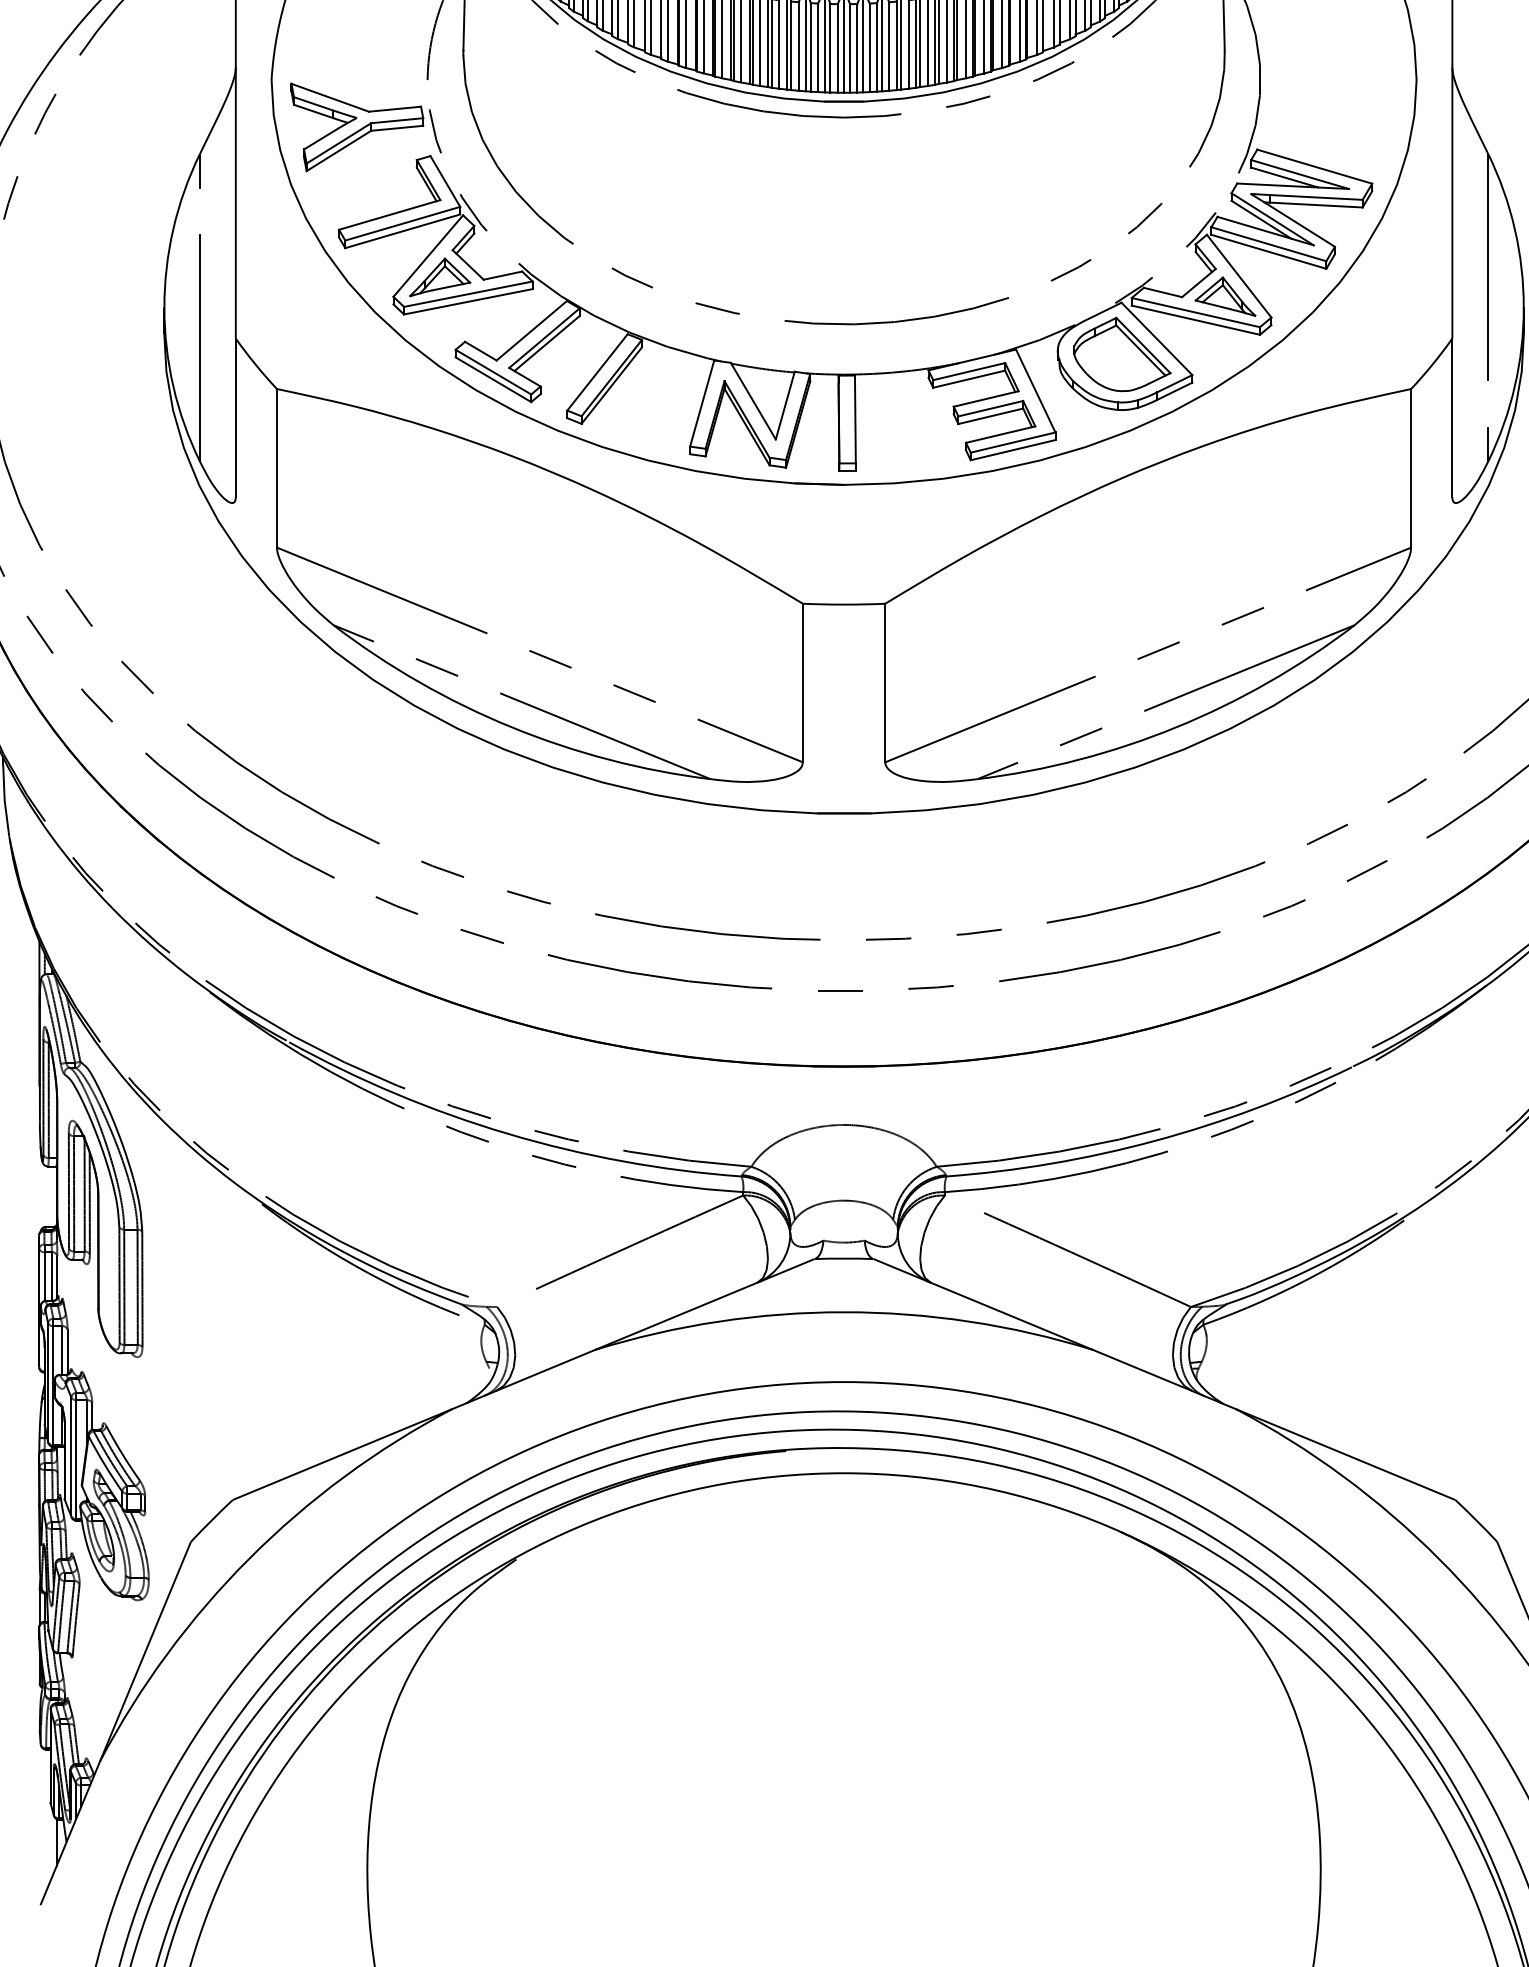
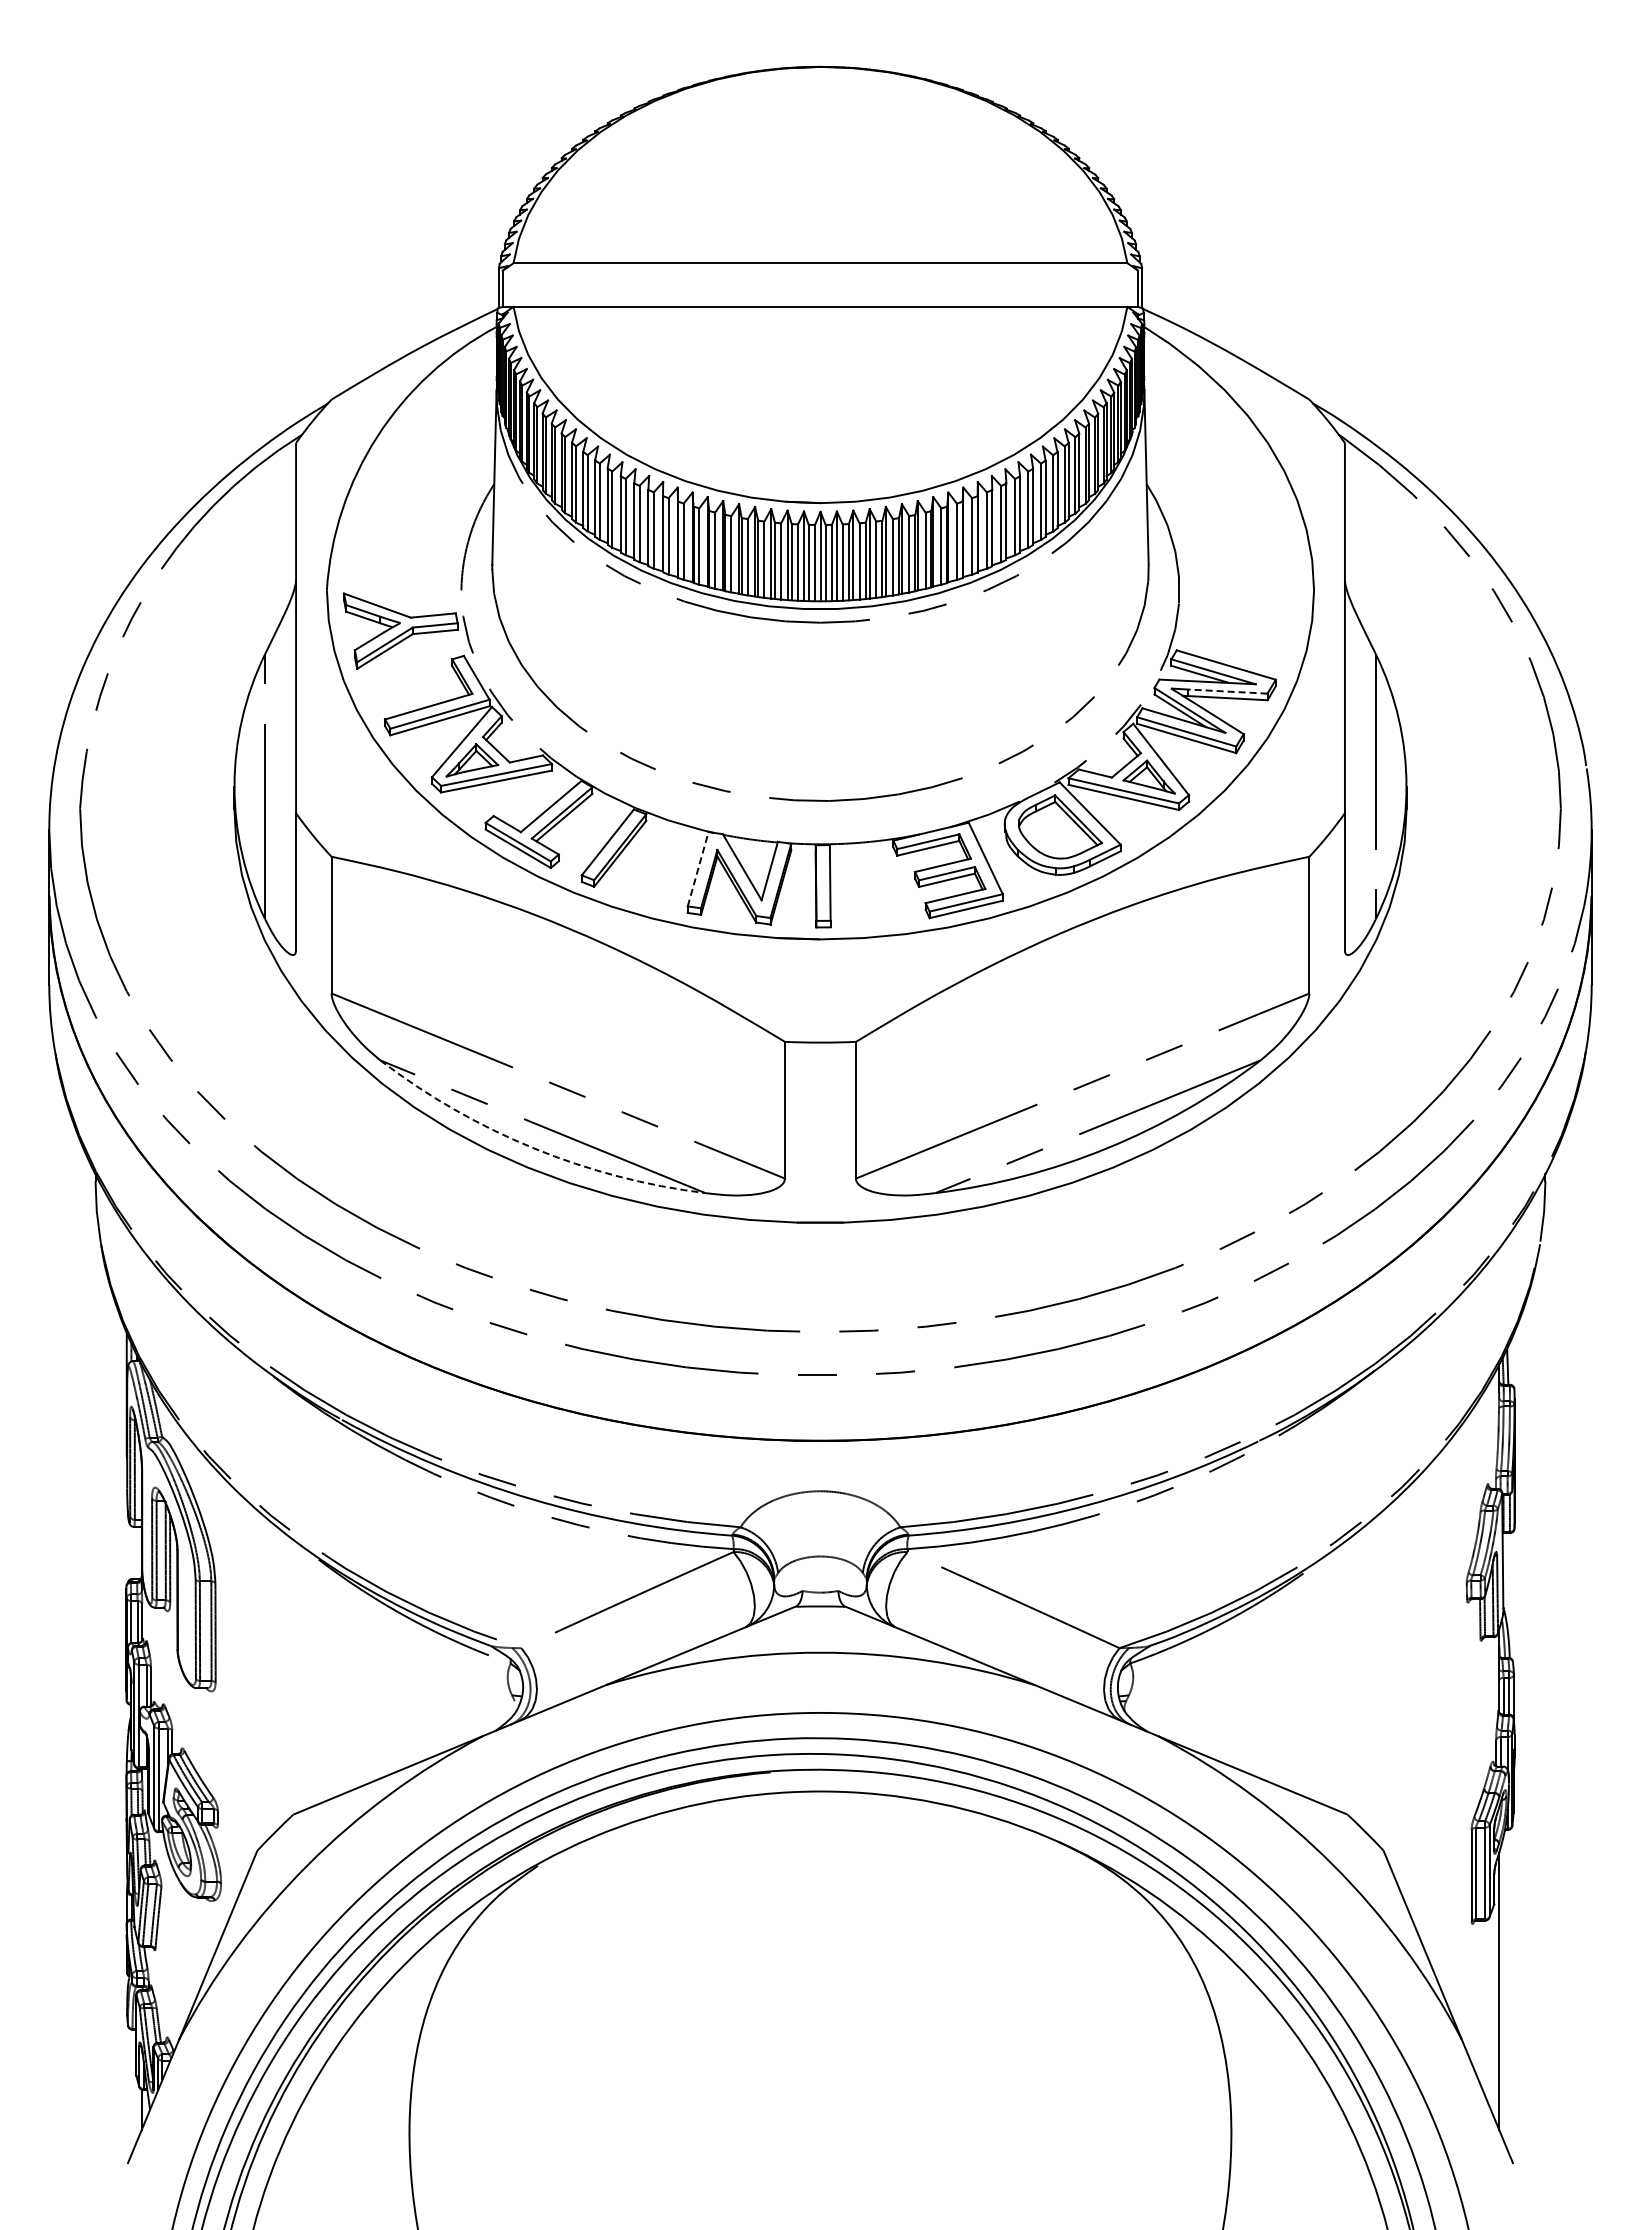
line: (1316, 197) -> (1227, 691), solid -> dashed
line: (702, 403) -> (698, 869), solid -> dashed
arc: (512, 727) -> (534, 1148), solid -> dashed

